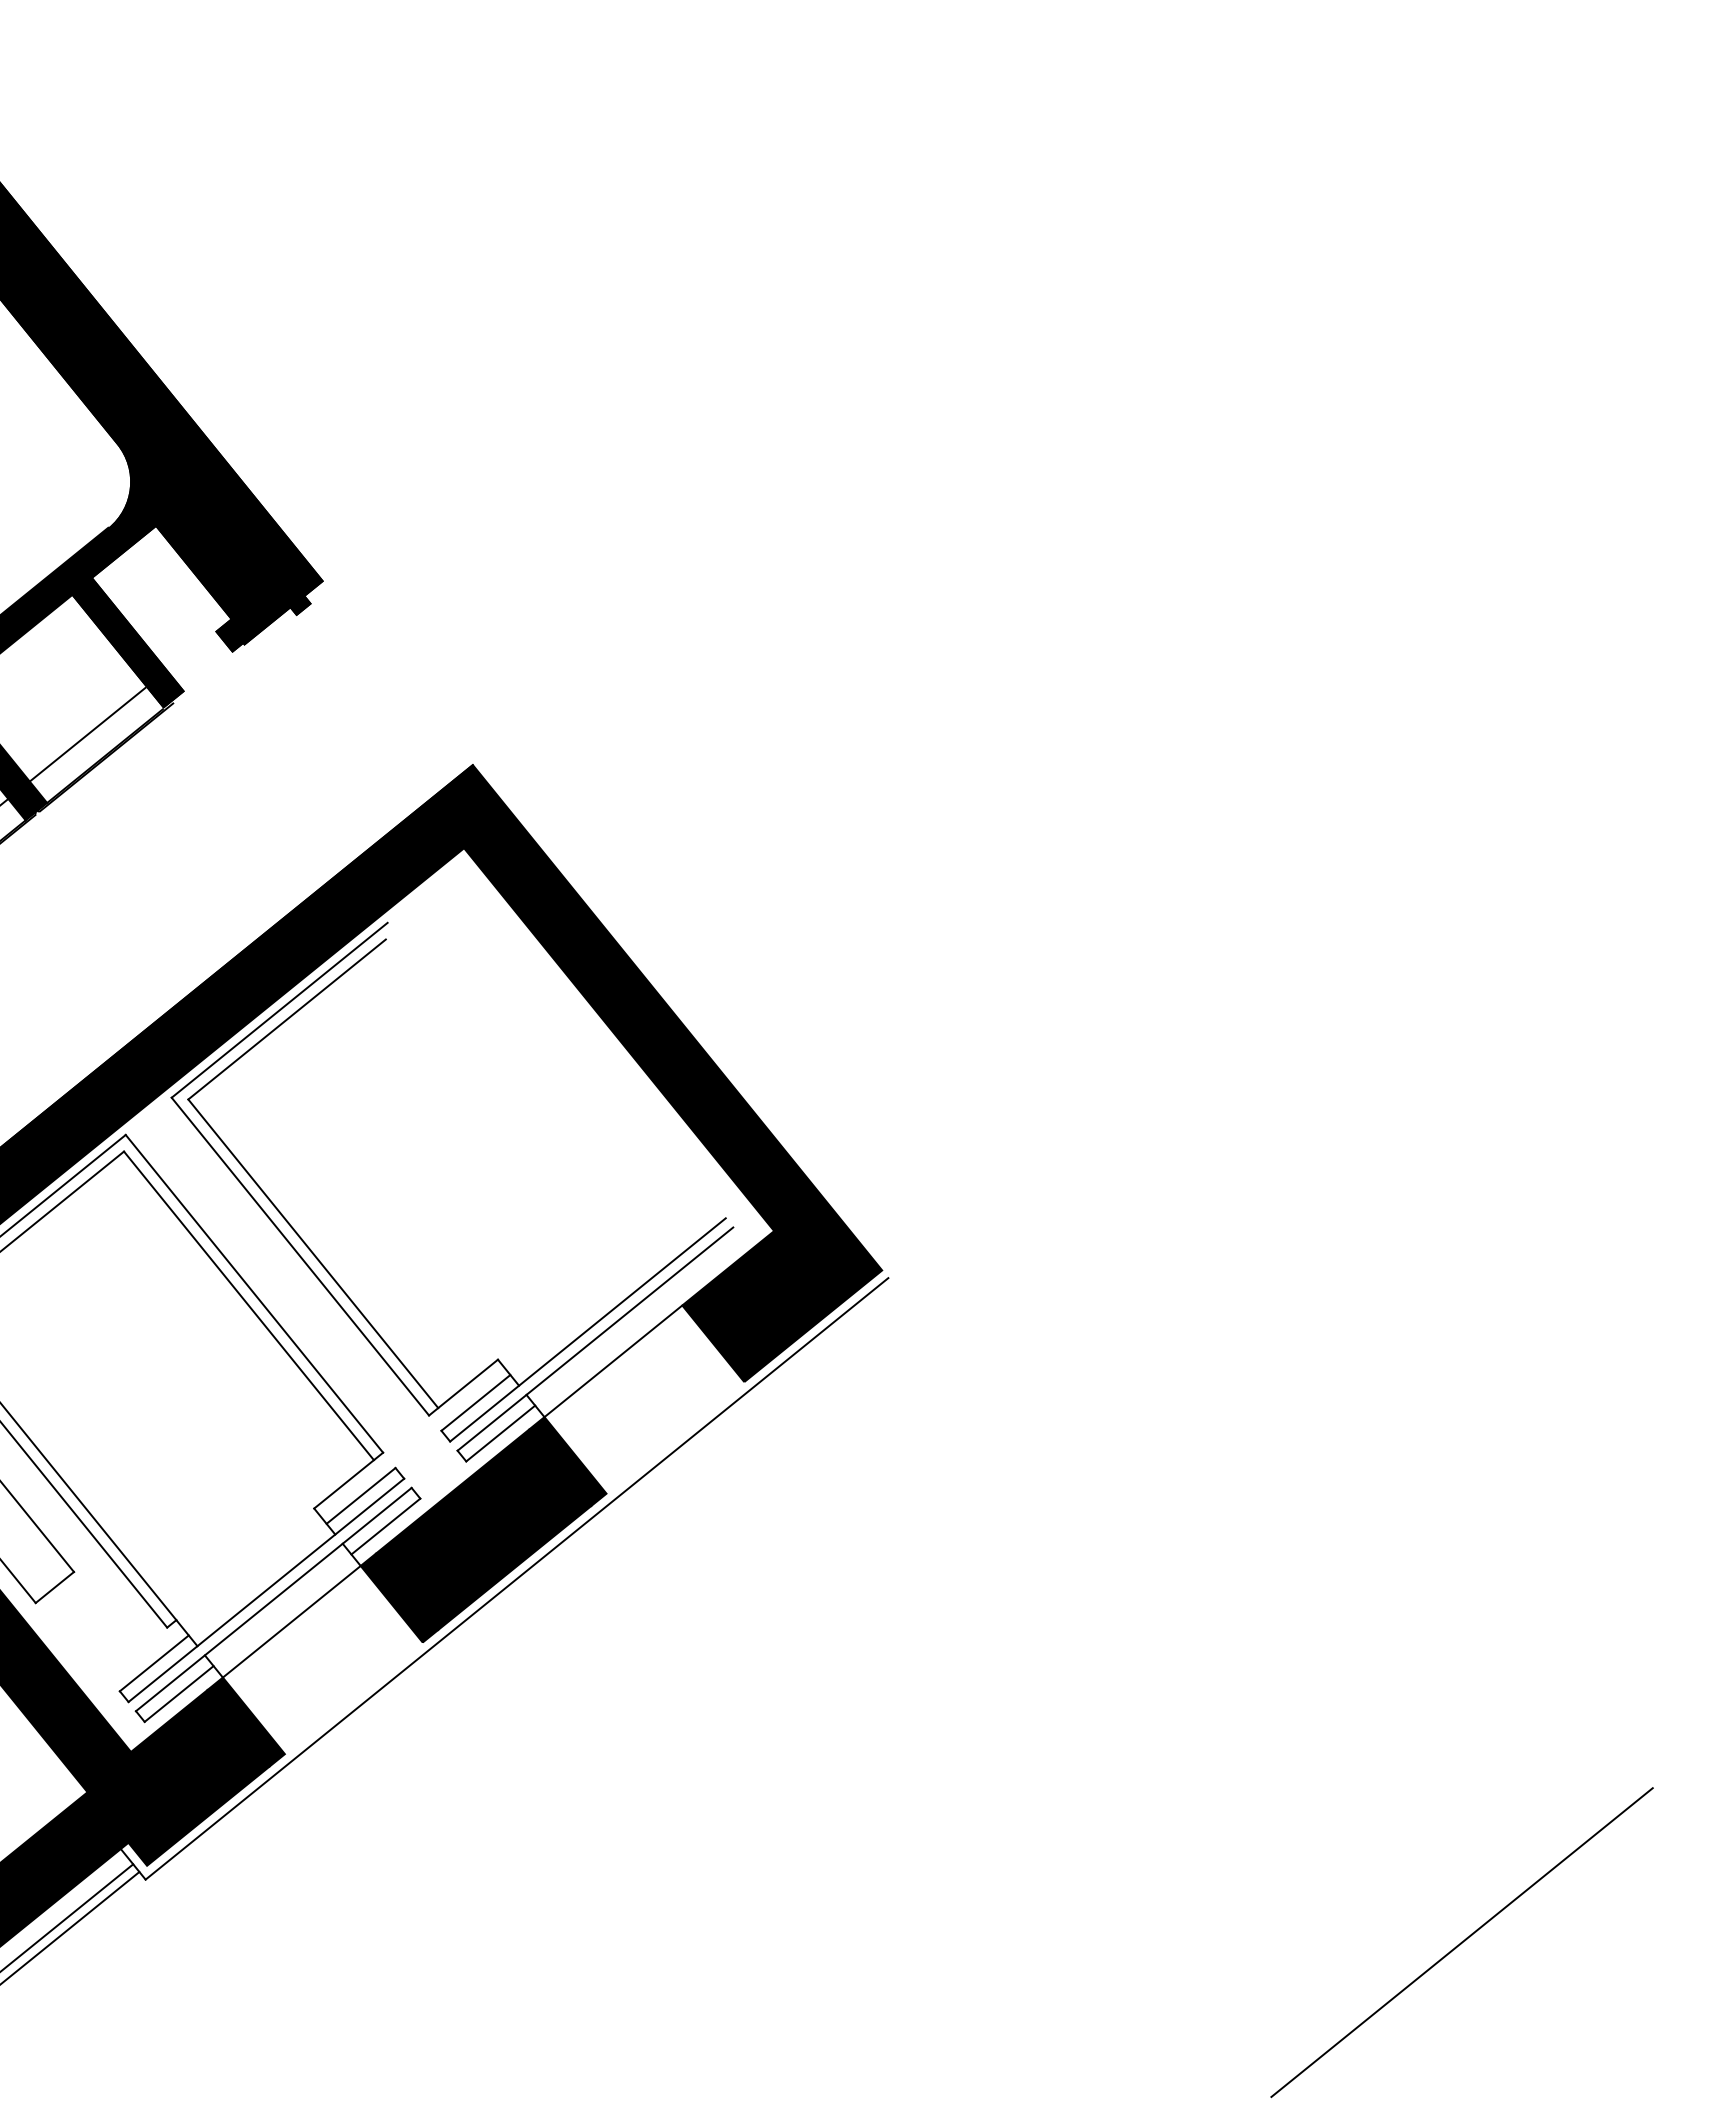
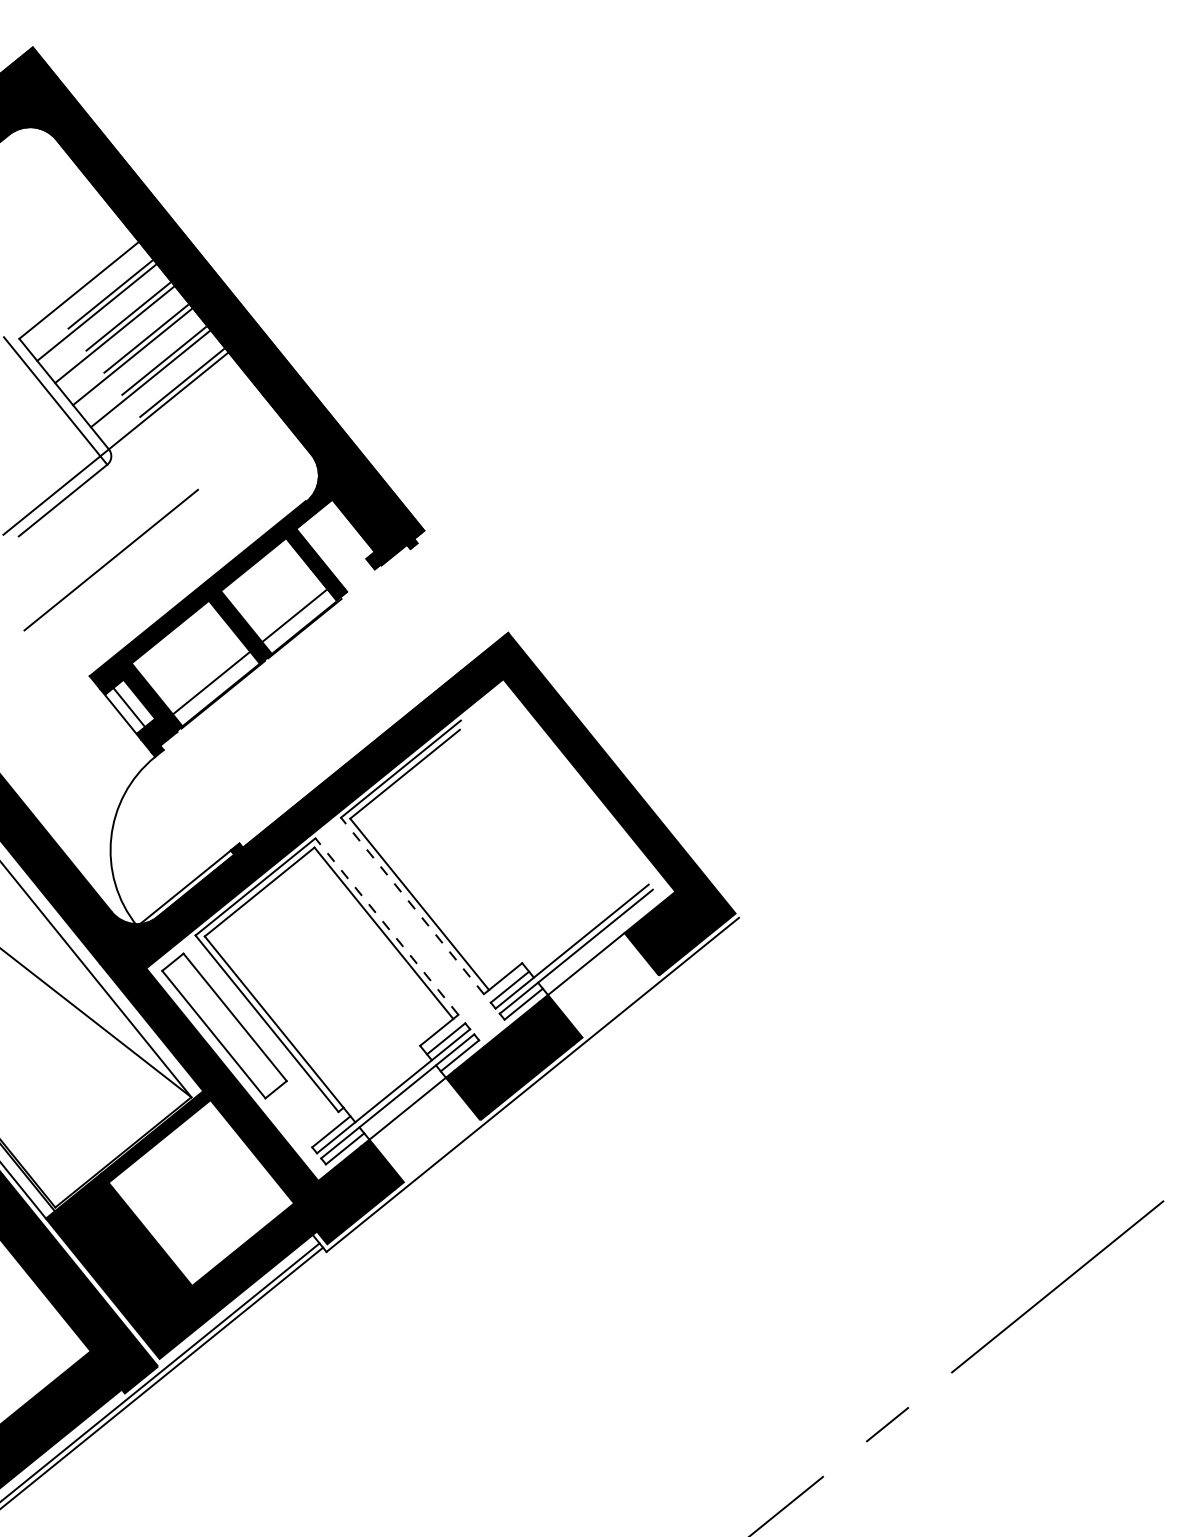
line: (300, 1255) -> (412, 905), solid -> dashed
line: (253, 1293) -> (386, 926), solid -> dashed

